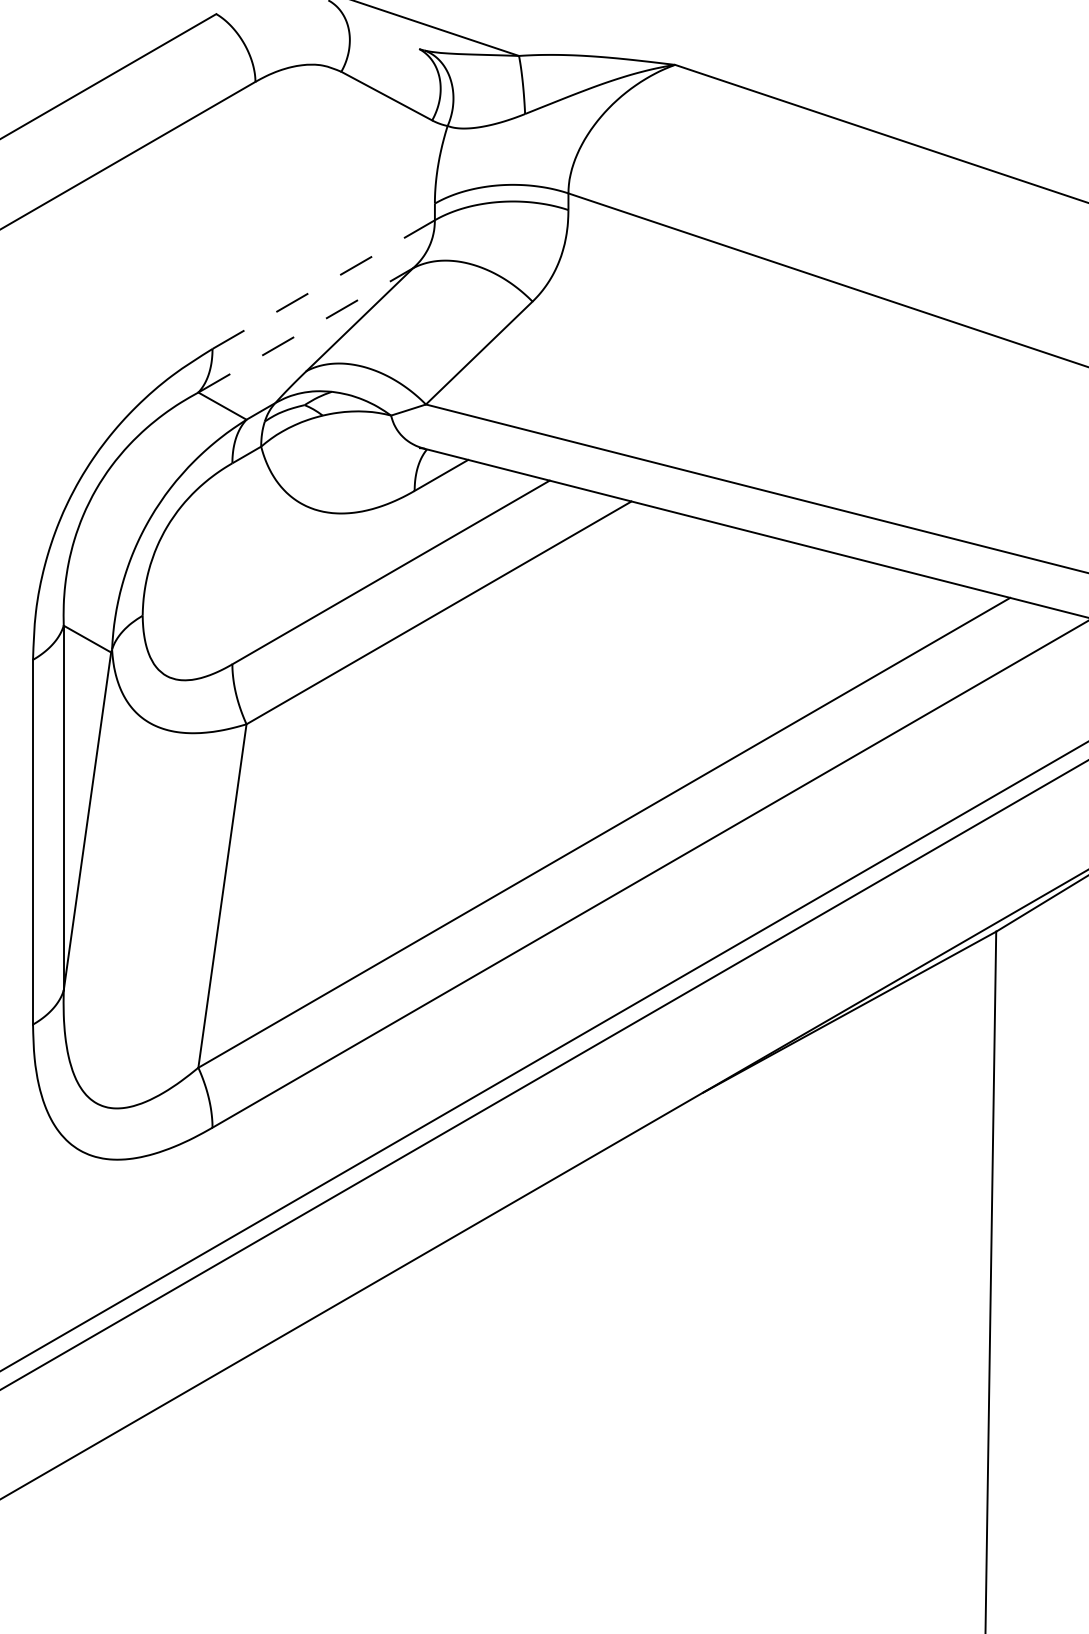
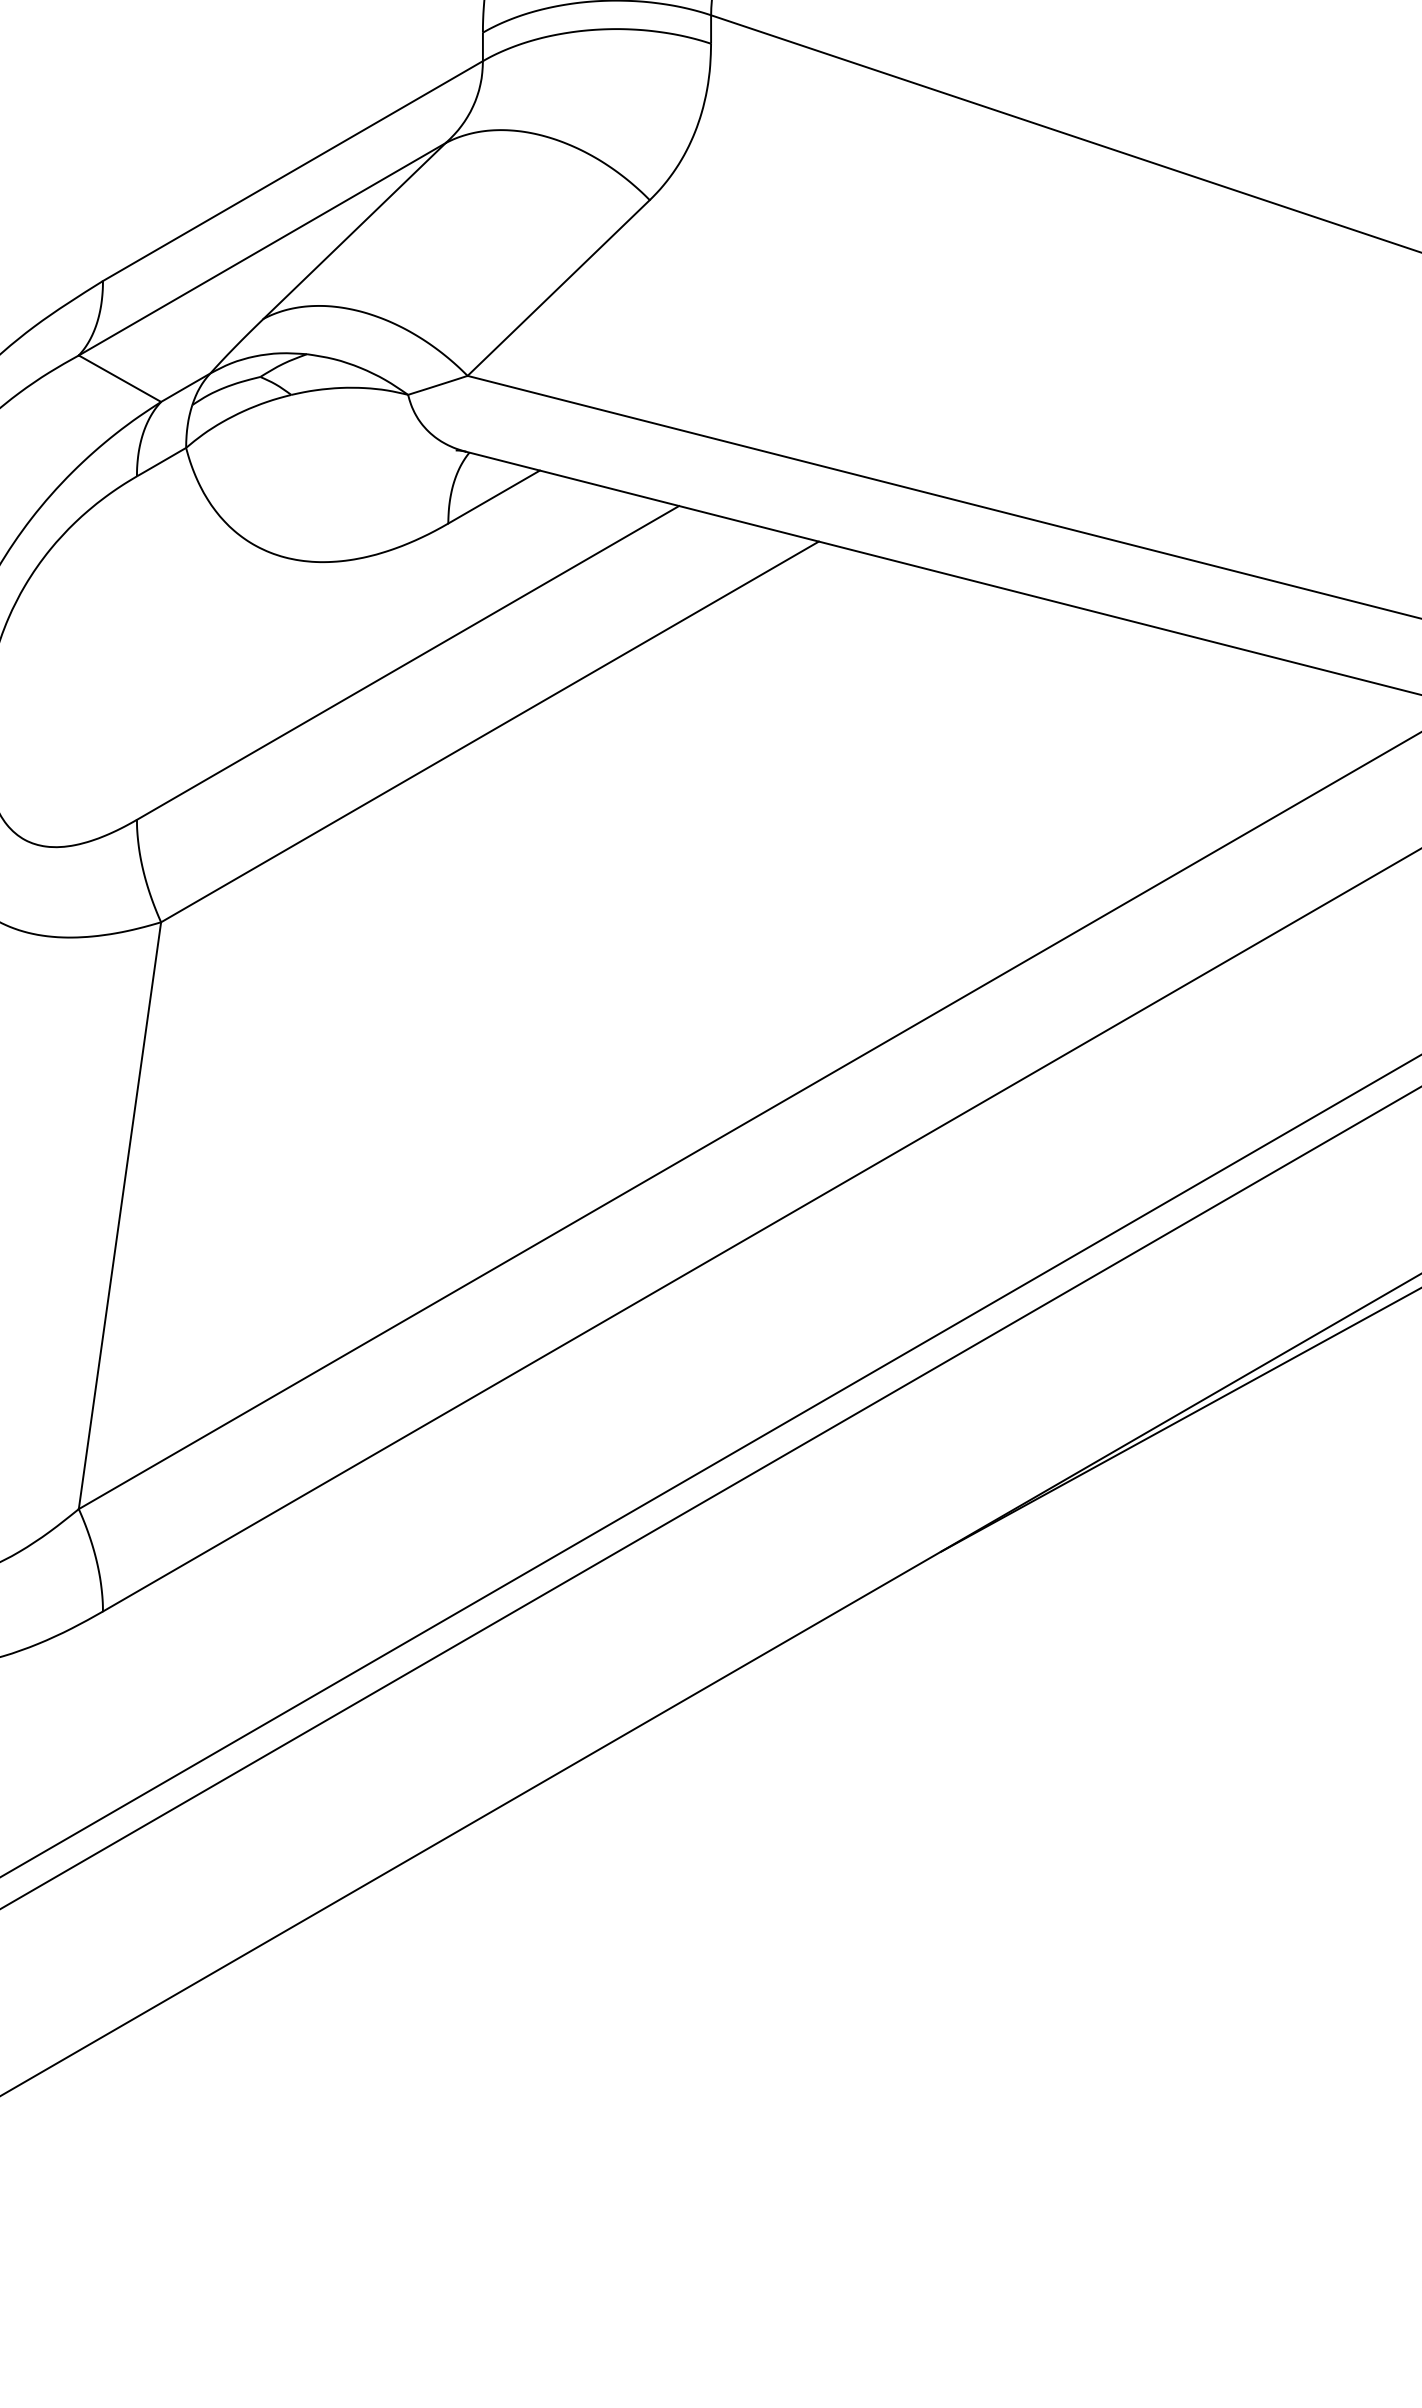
line: (324, 284) -> (294, 170), dashed -> solid
line: (306, 330) -> (263, 249), dashed -> solid

